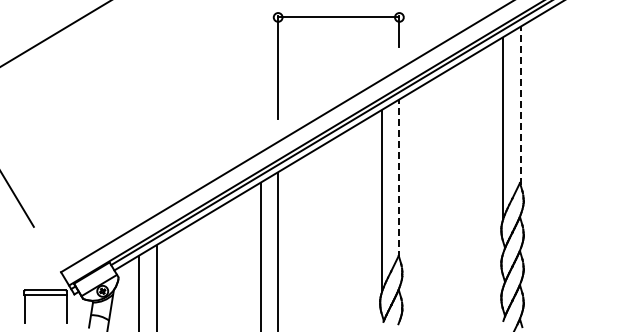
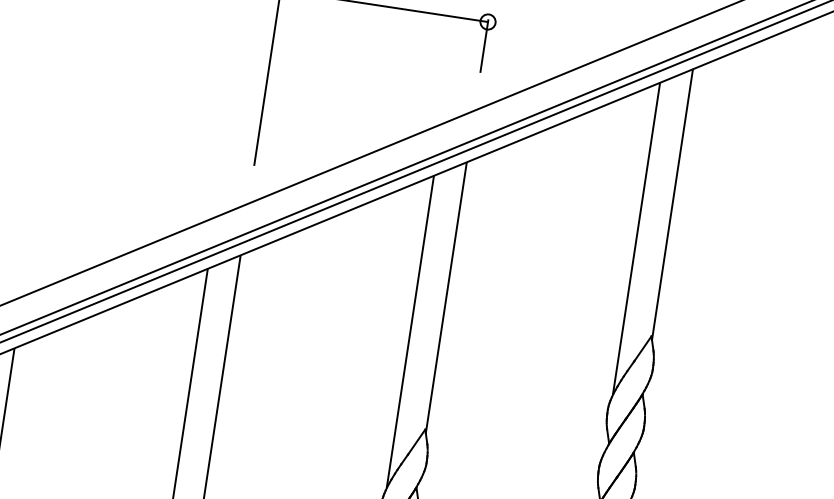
line: (520, 106) -> (672, 205), dashed -> solid
line: (399, 178) -> (446, 297), dashed -> solid

